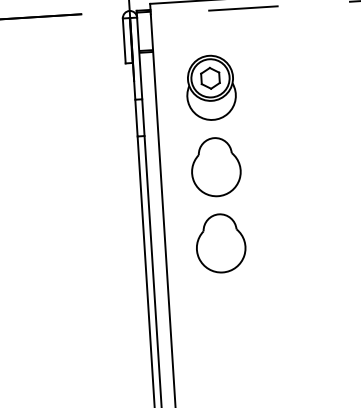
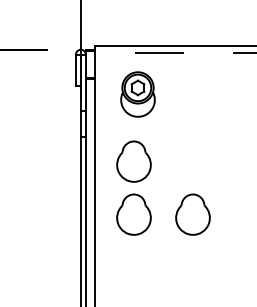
part: (210, 87) -> (137, 94), moved
part: (305, 237) -> (192, 214), added

